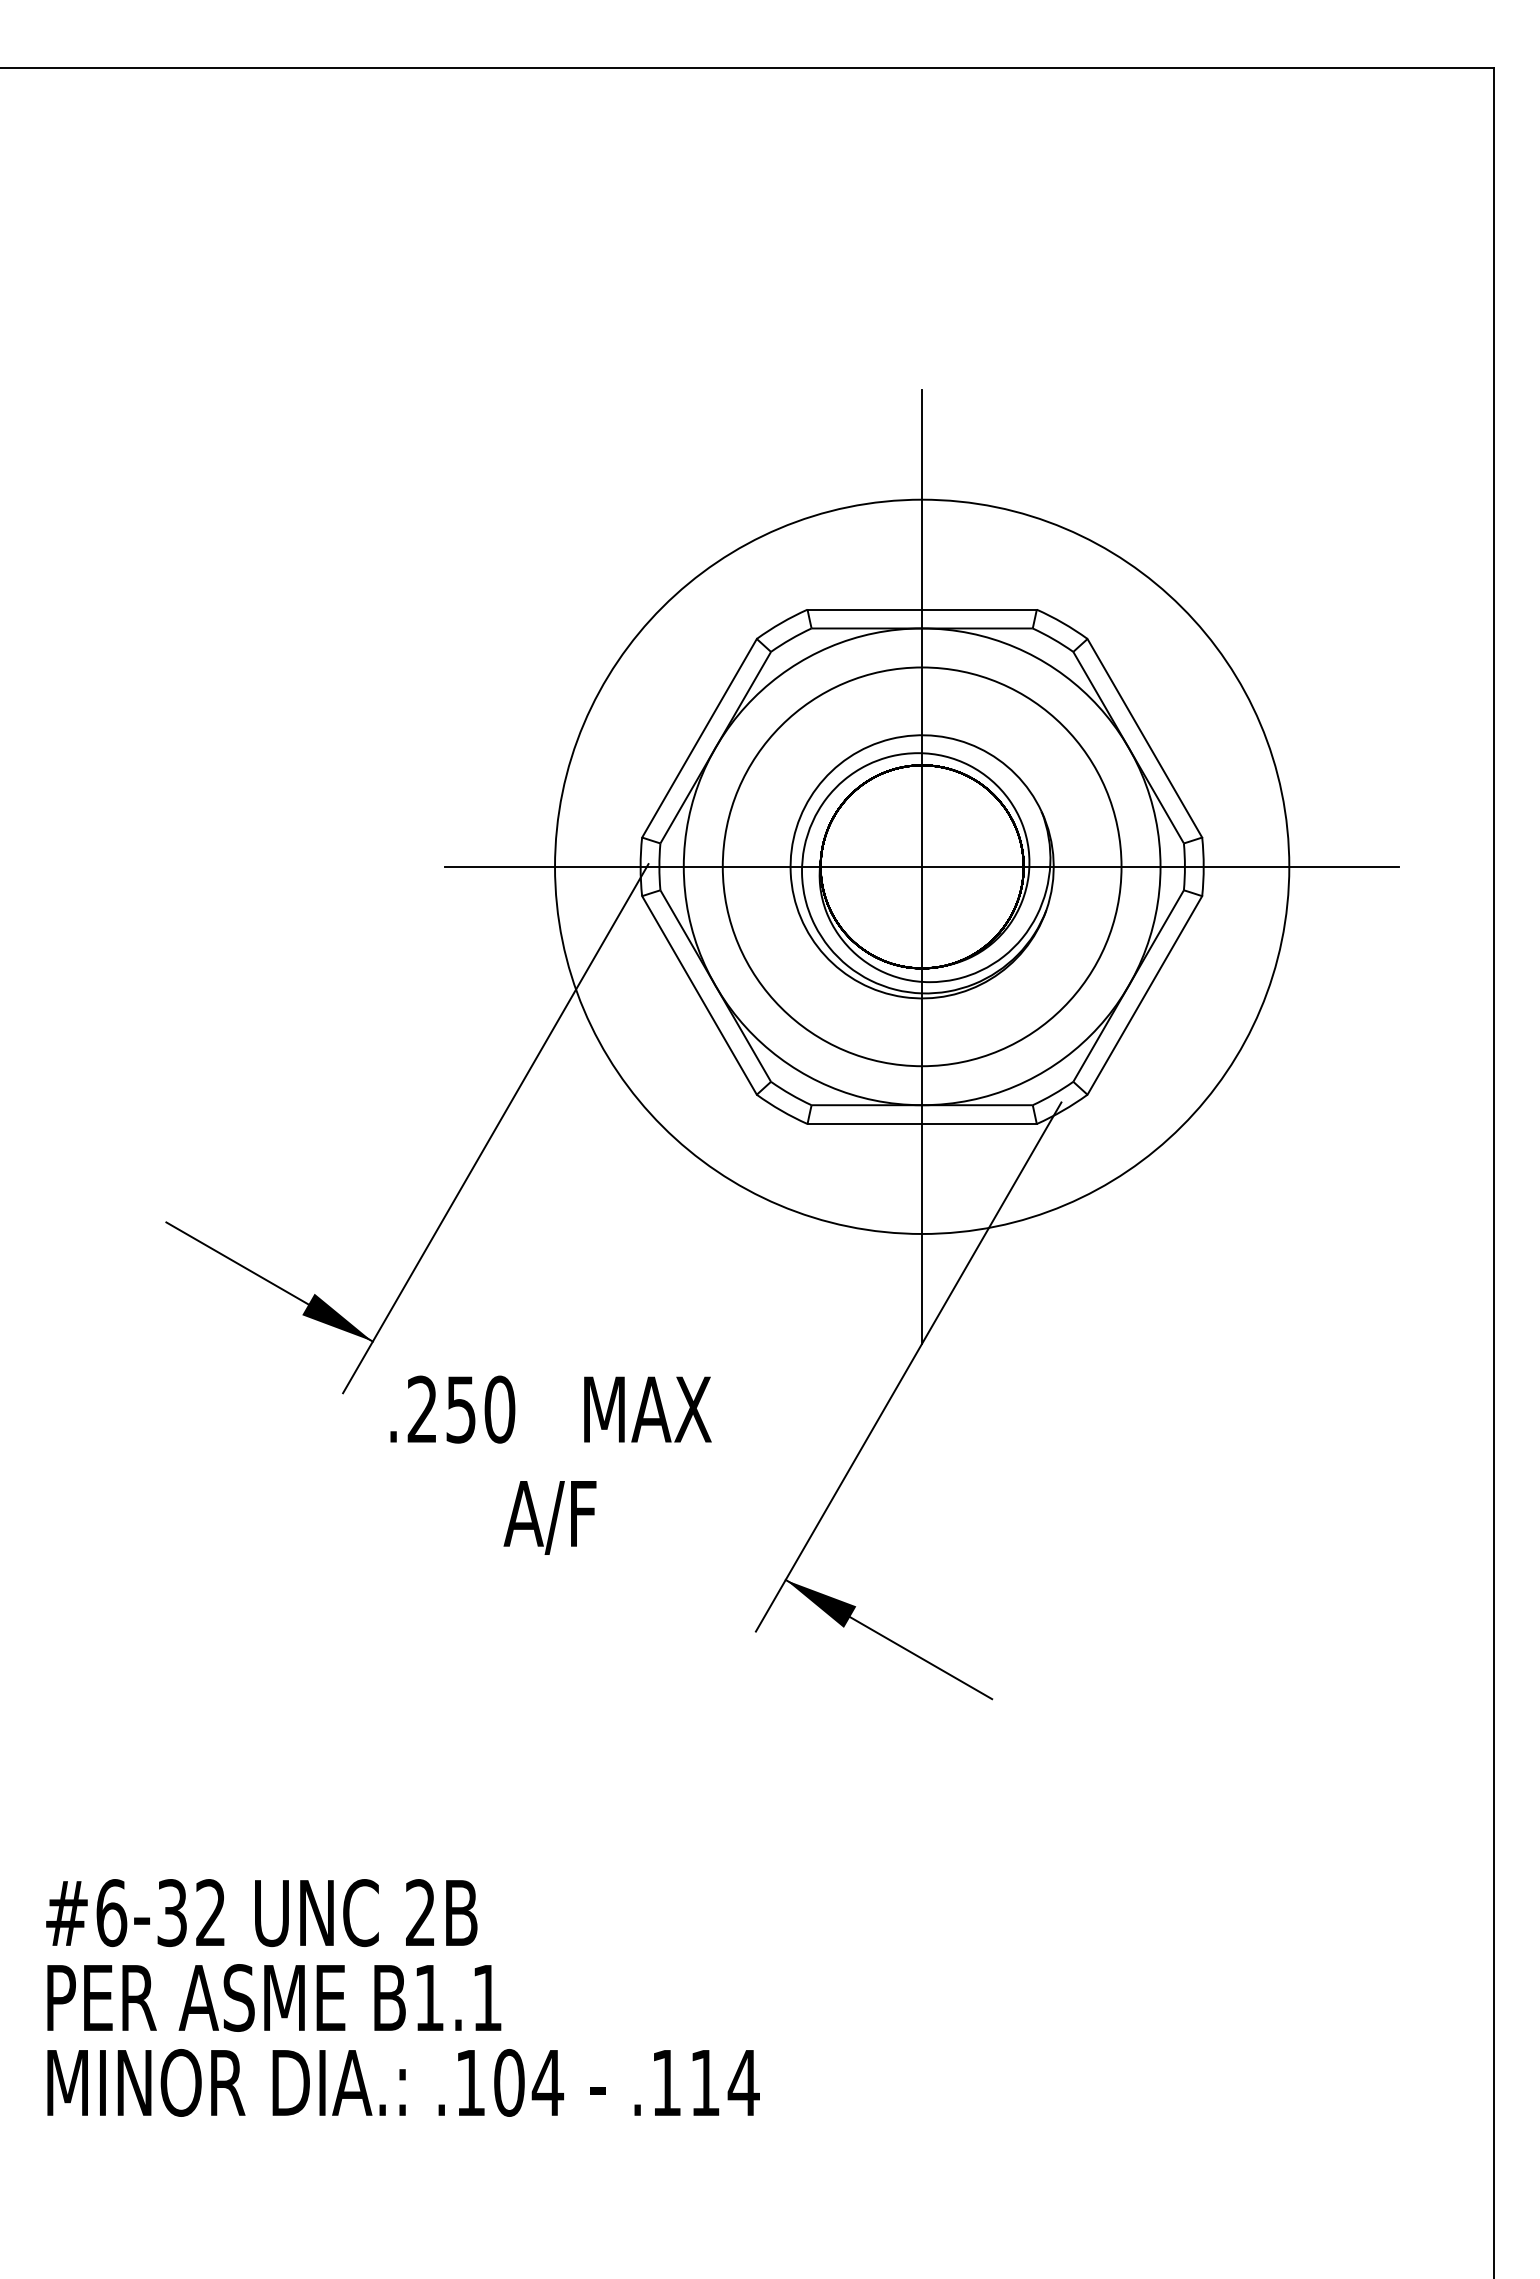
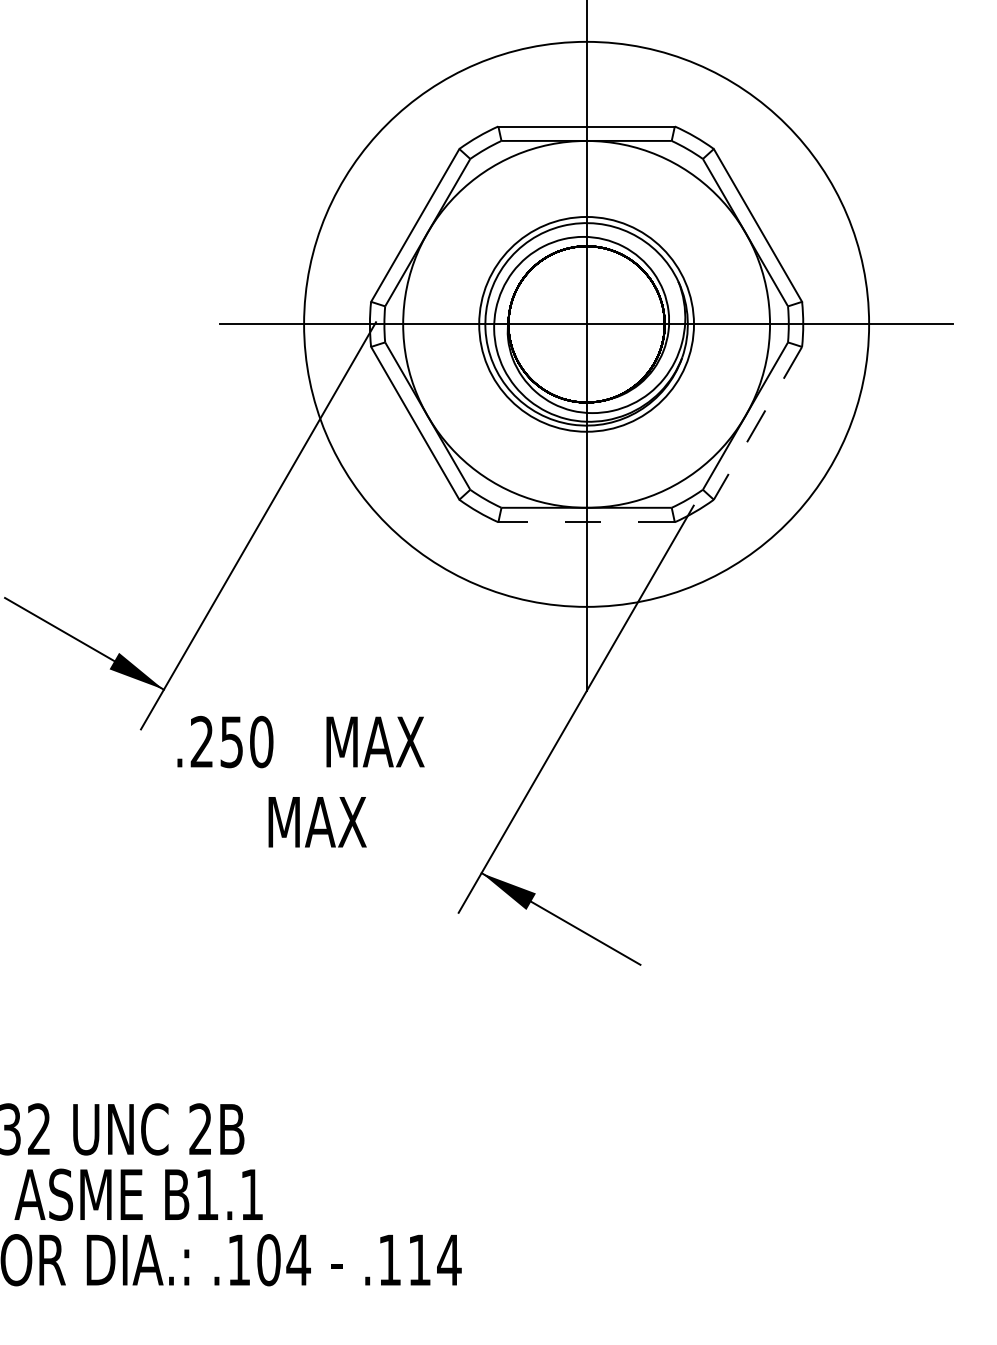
circle: (921, 866) -> (586, 324), size x0.7
line: (1144, 995) -> (757, 423), solid -> dashed
line: (922, 1124) -> (586, 522), solid -> dashed
text: (569, 1517) -> (315, 825), A/F -> MAX

